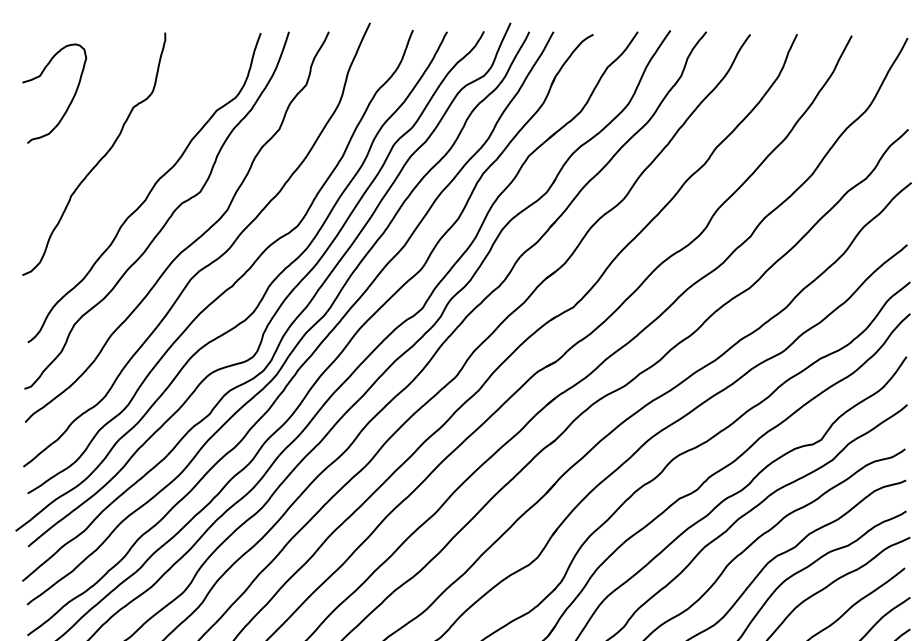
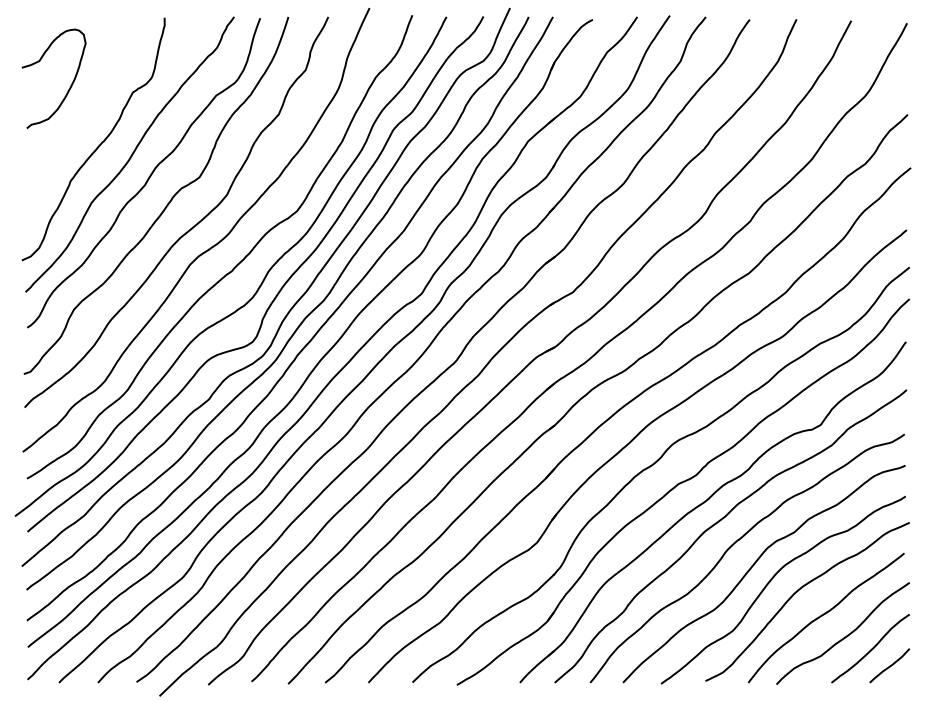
curve: (131, 170) -> (130, 155), added

